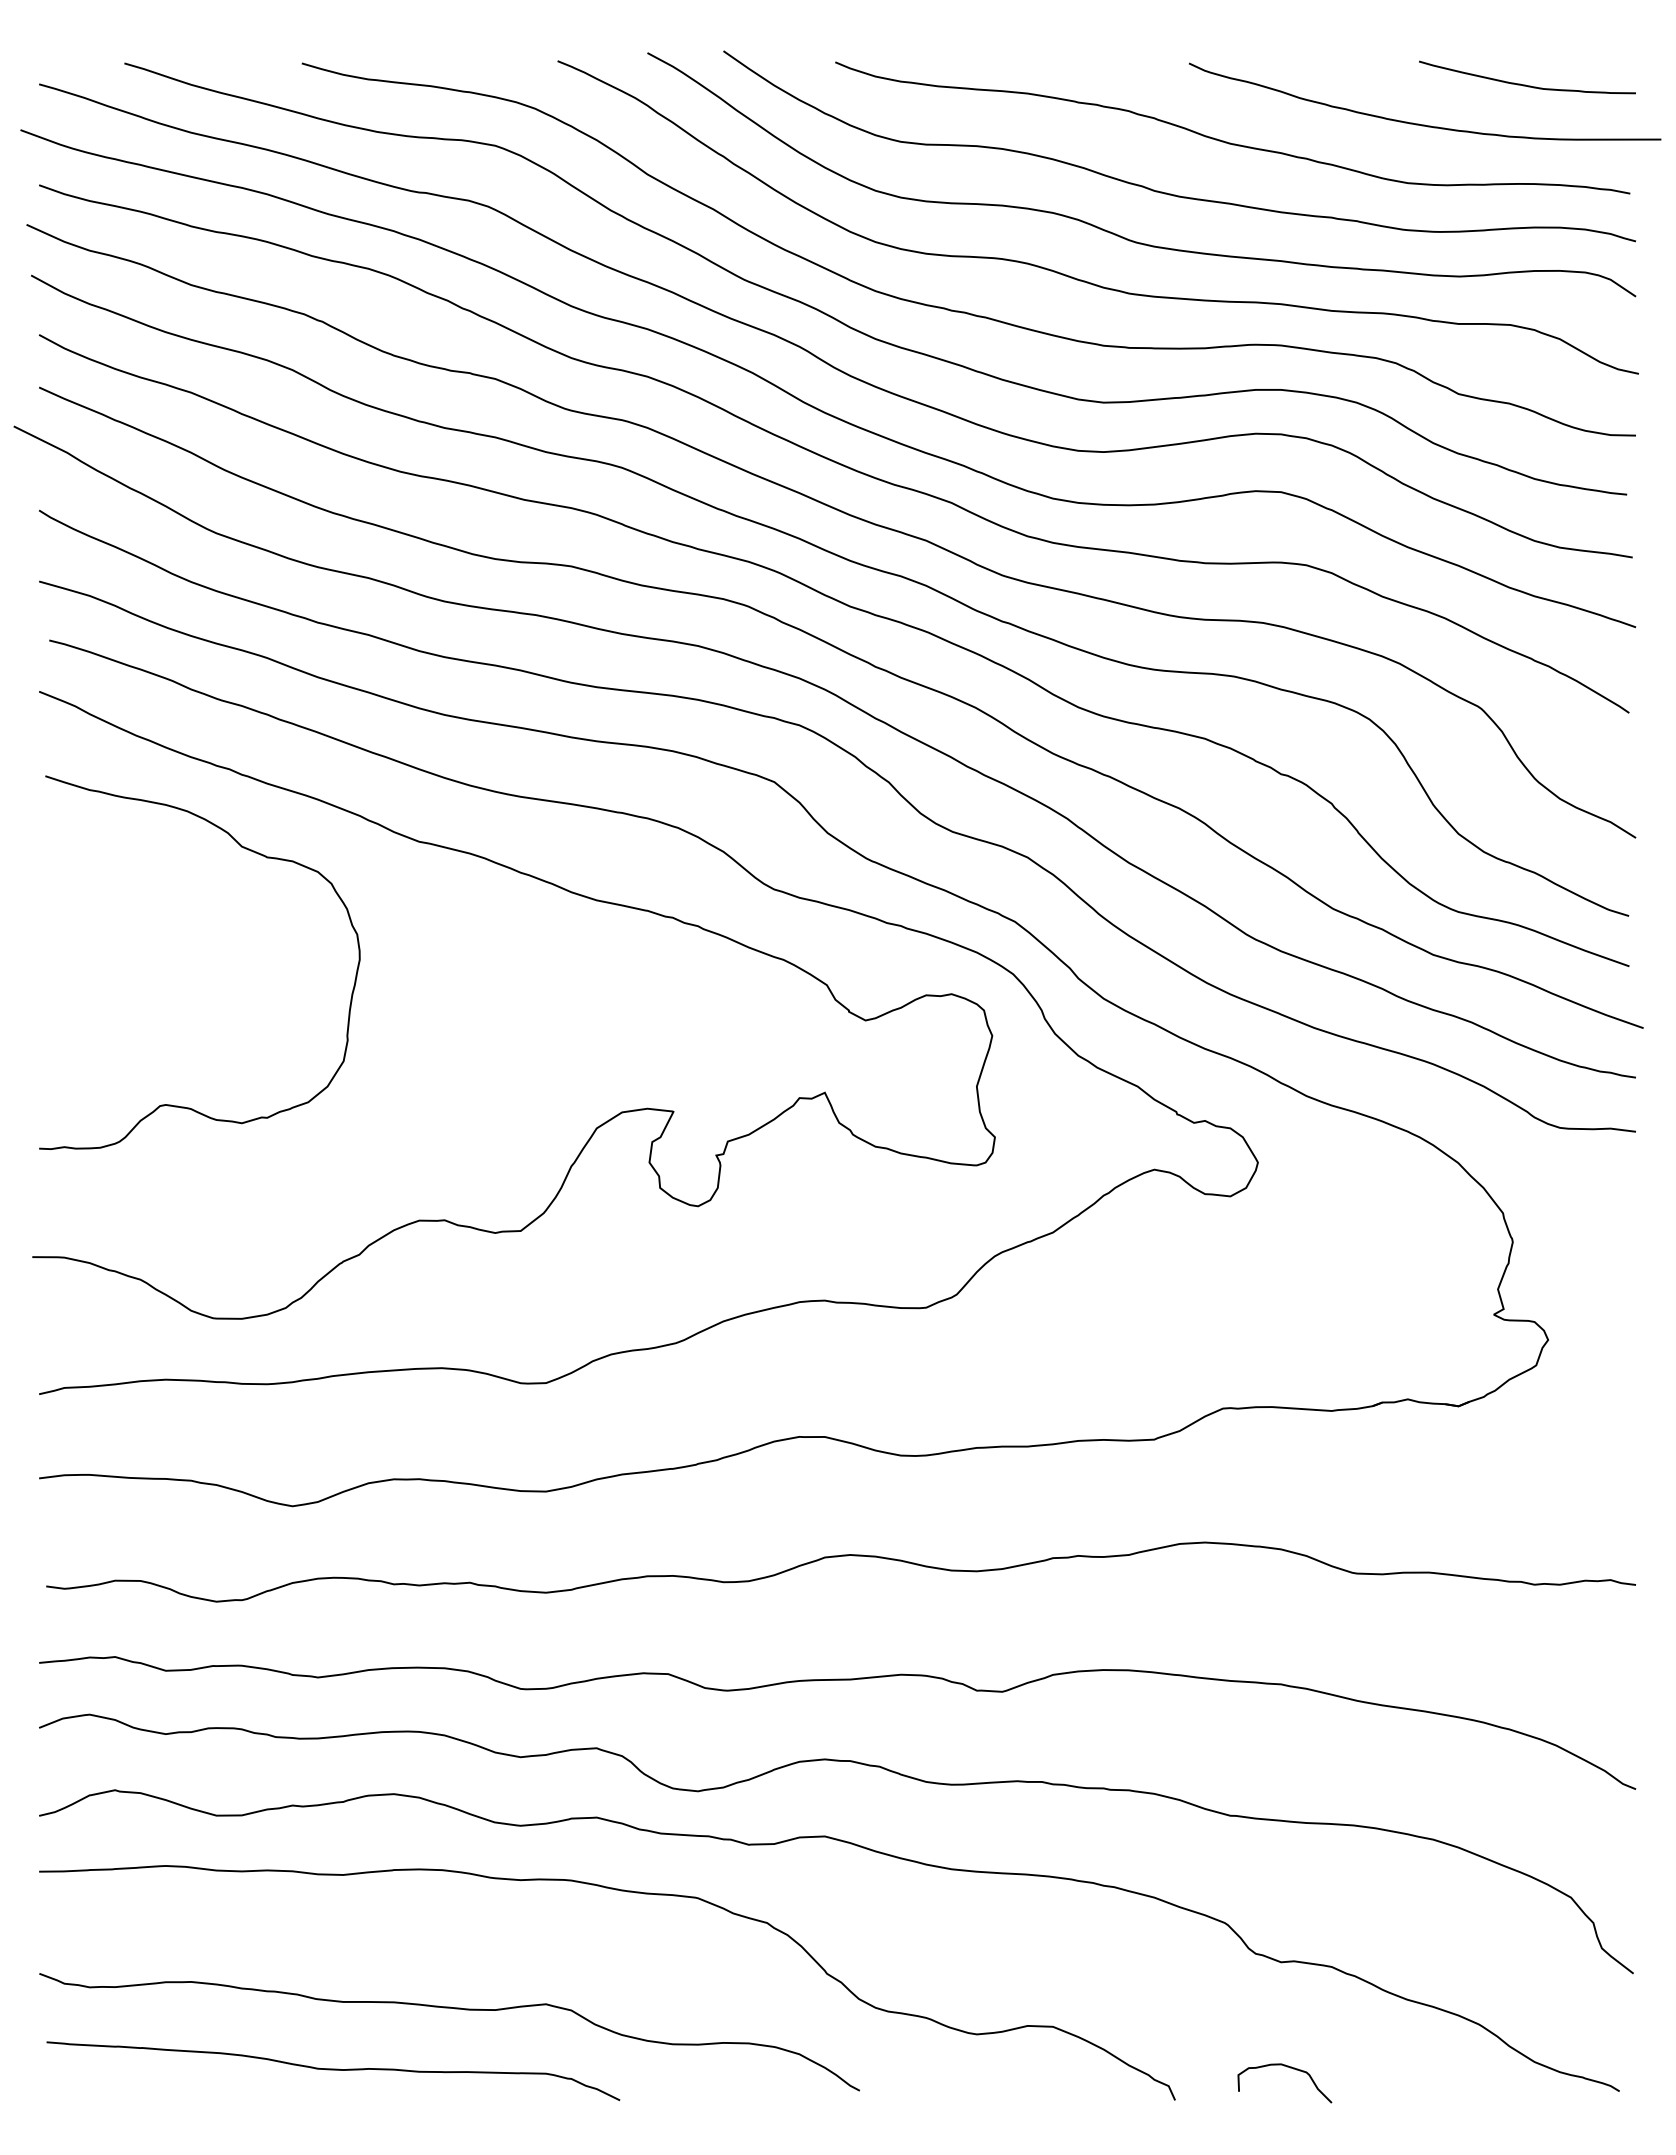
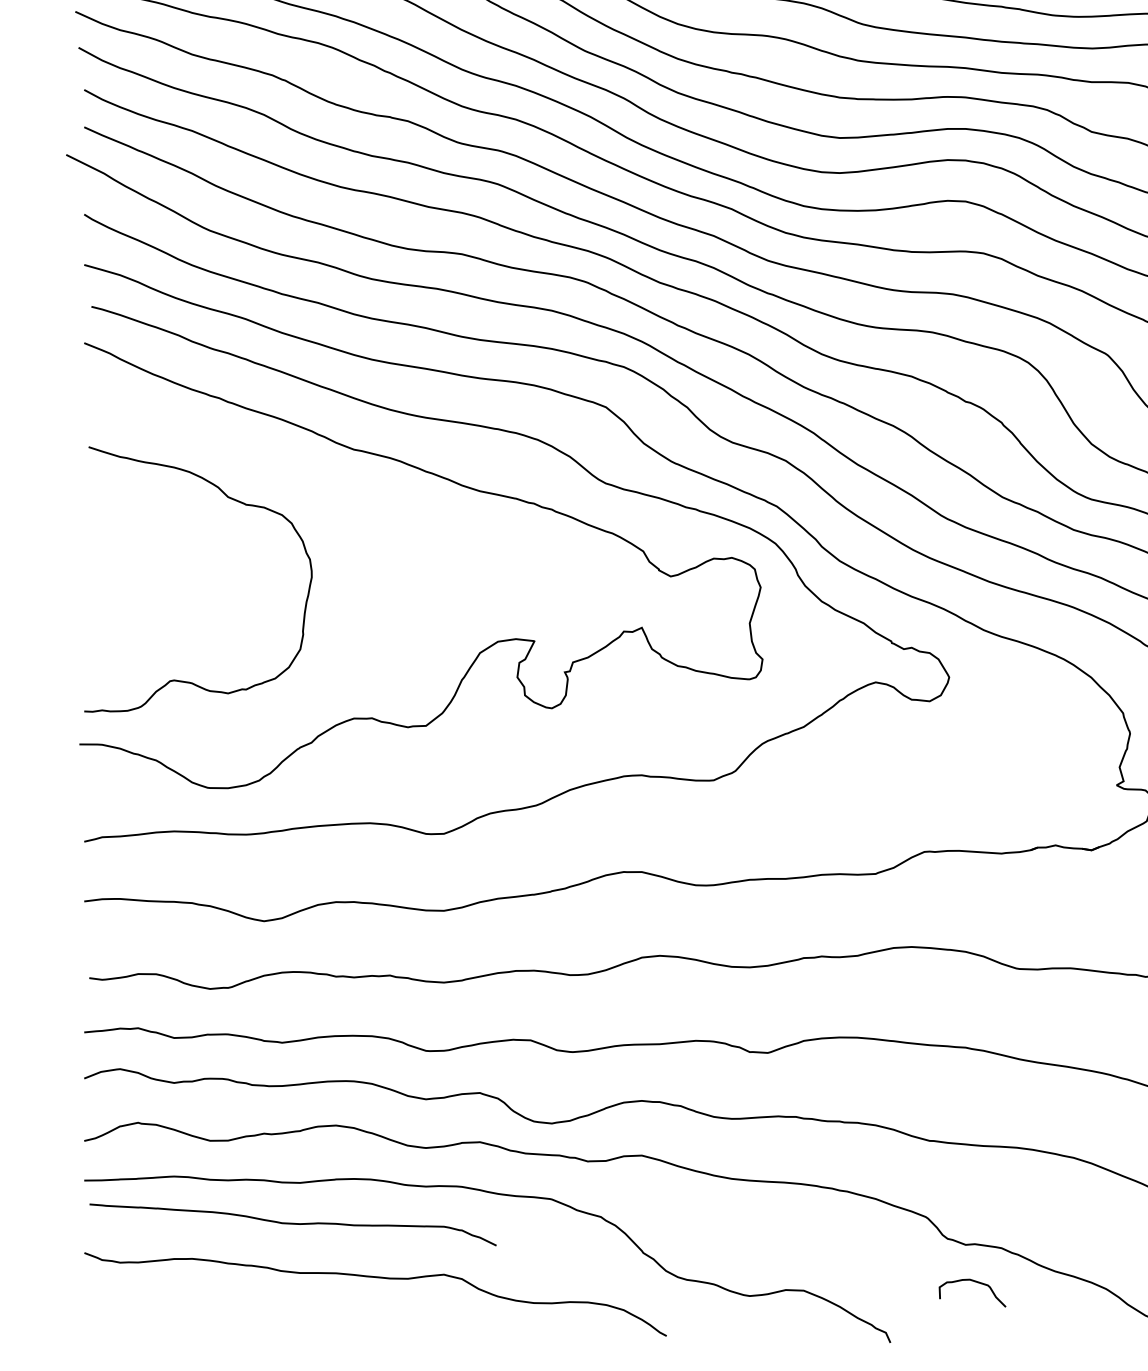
curve: (245, 849) -> (230, 499), moved
curve: (1290, 2068) -> (976, 1282), moved
curve: (333, 2070) -> (293, 1224), moved

